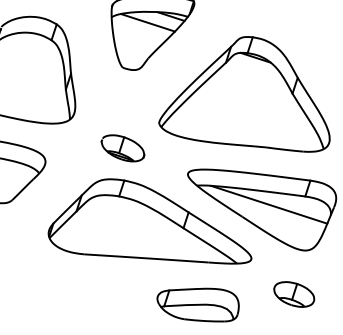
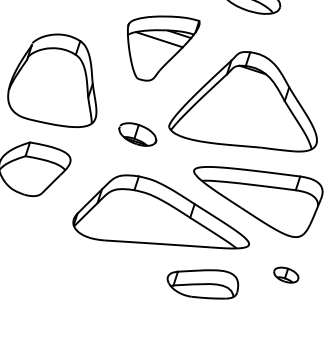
part: (122, 148) -> (137, 134), moved
line: (269, 204) -> (264, 197), removed
part: (294, 293) -> (286, 274), size x0.7

